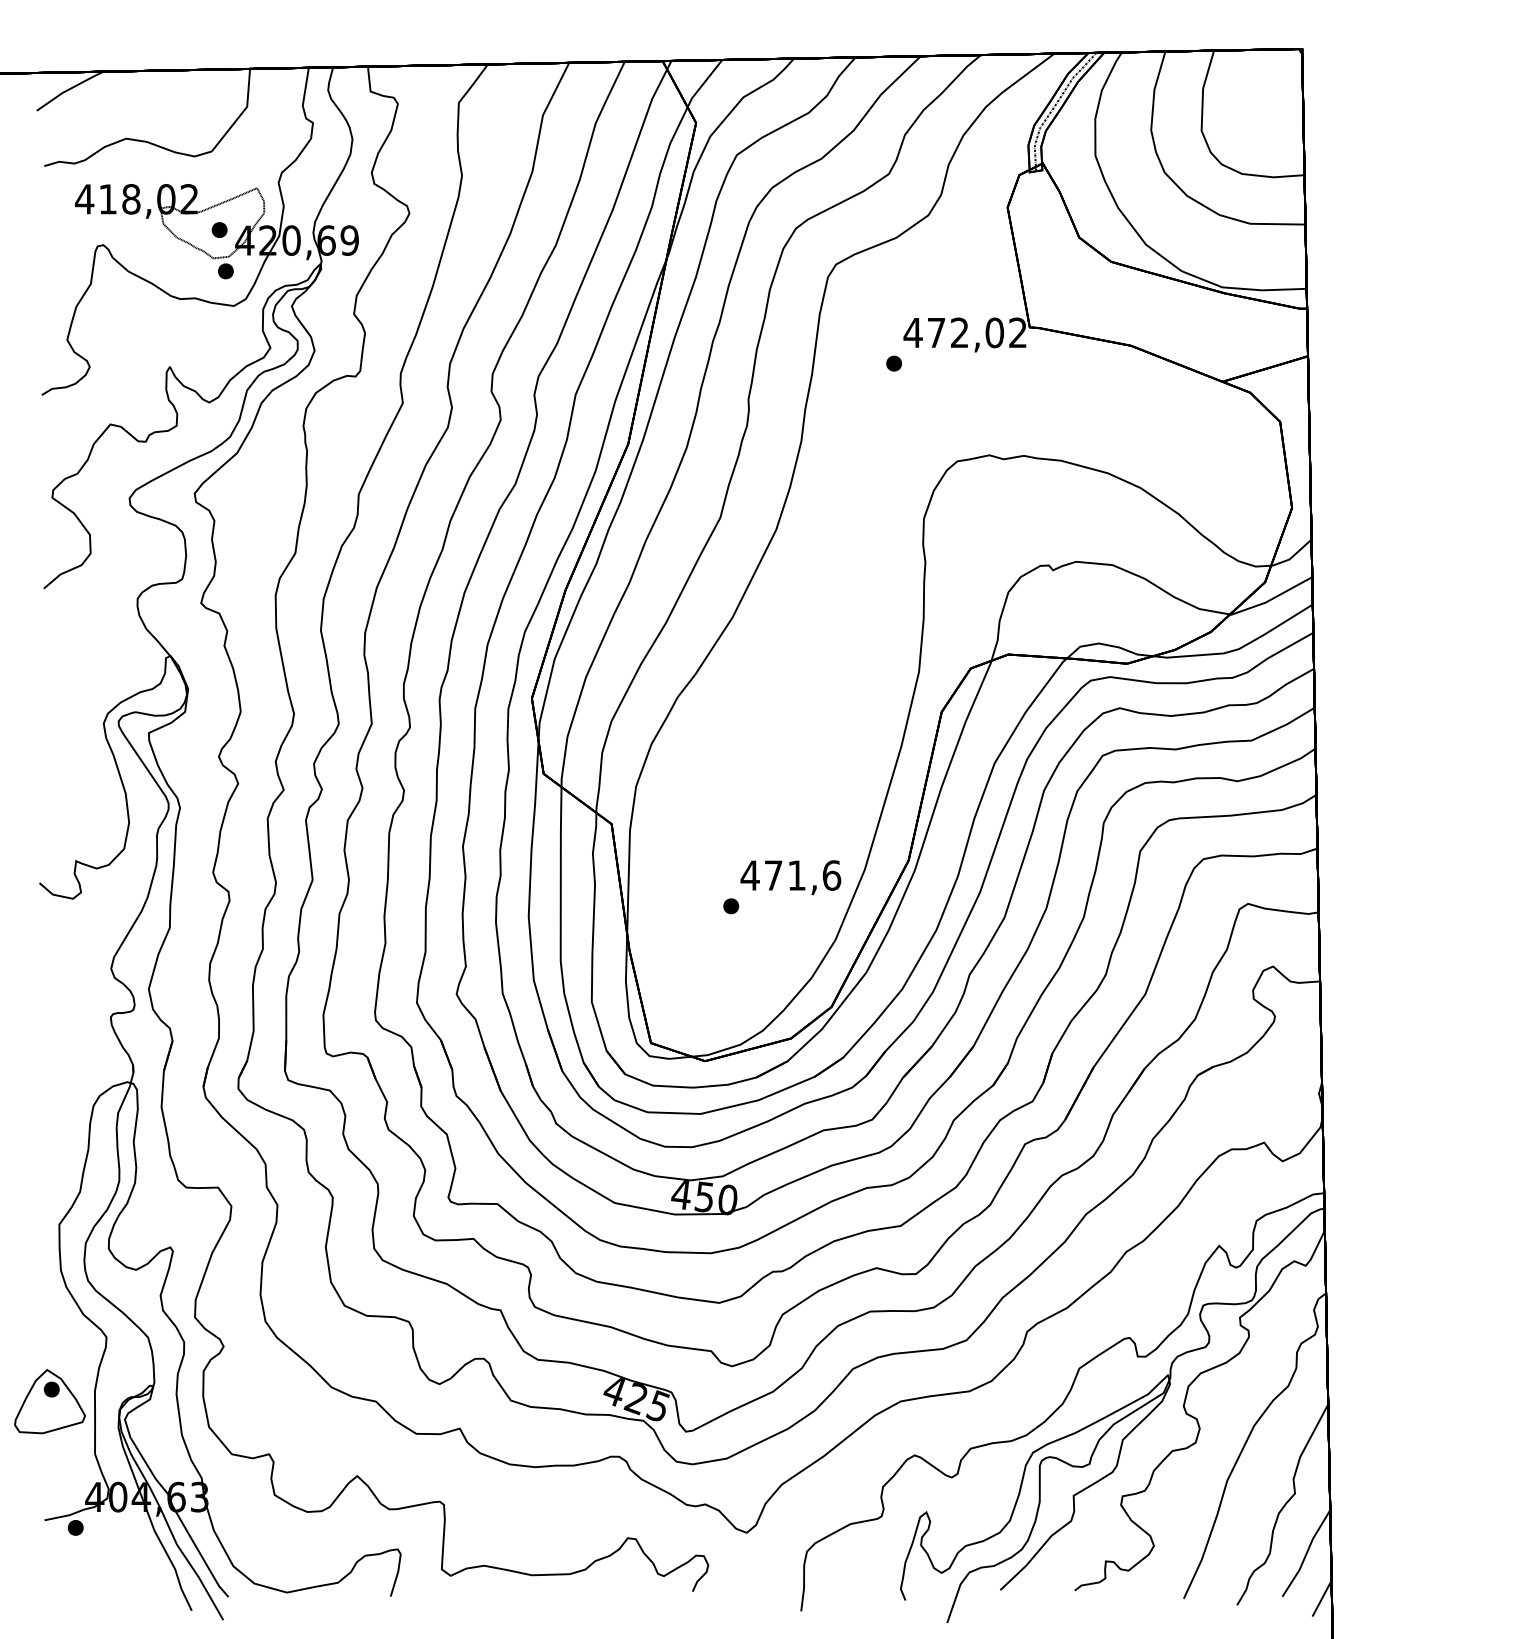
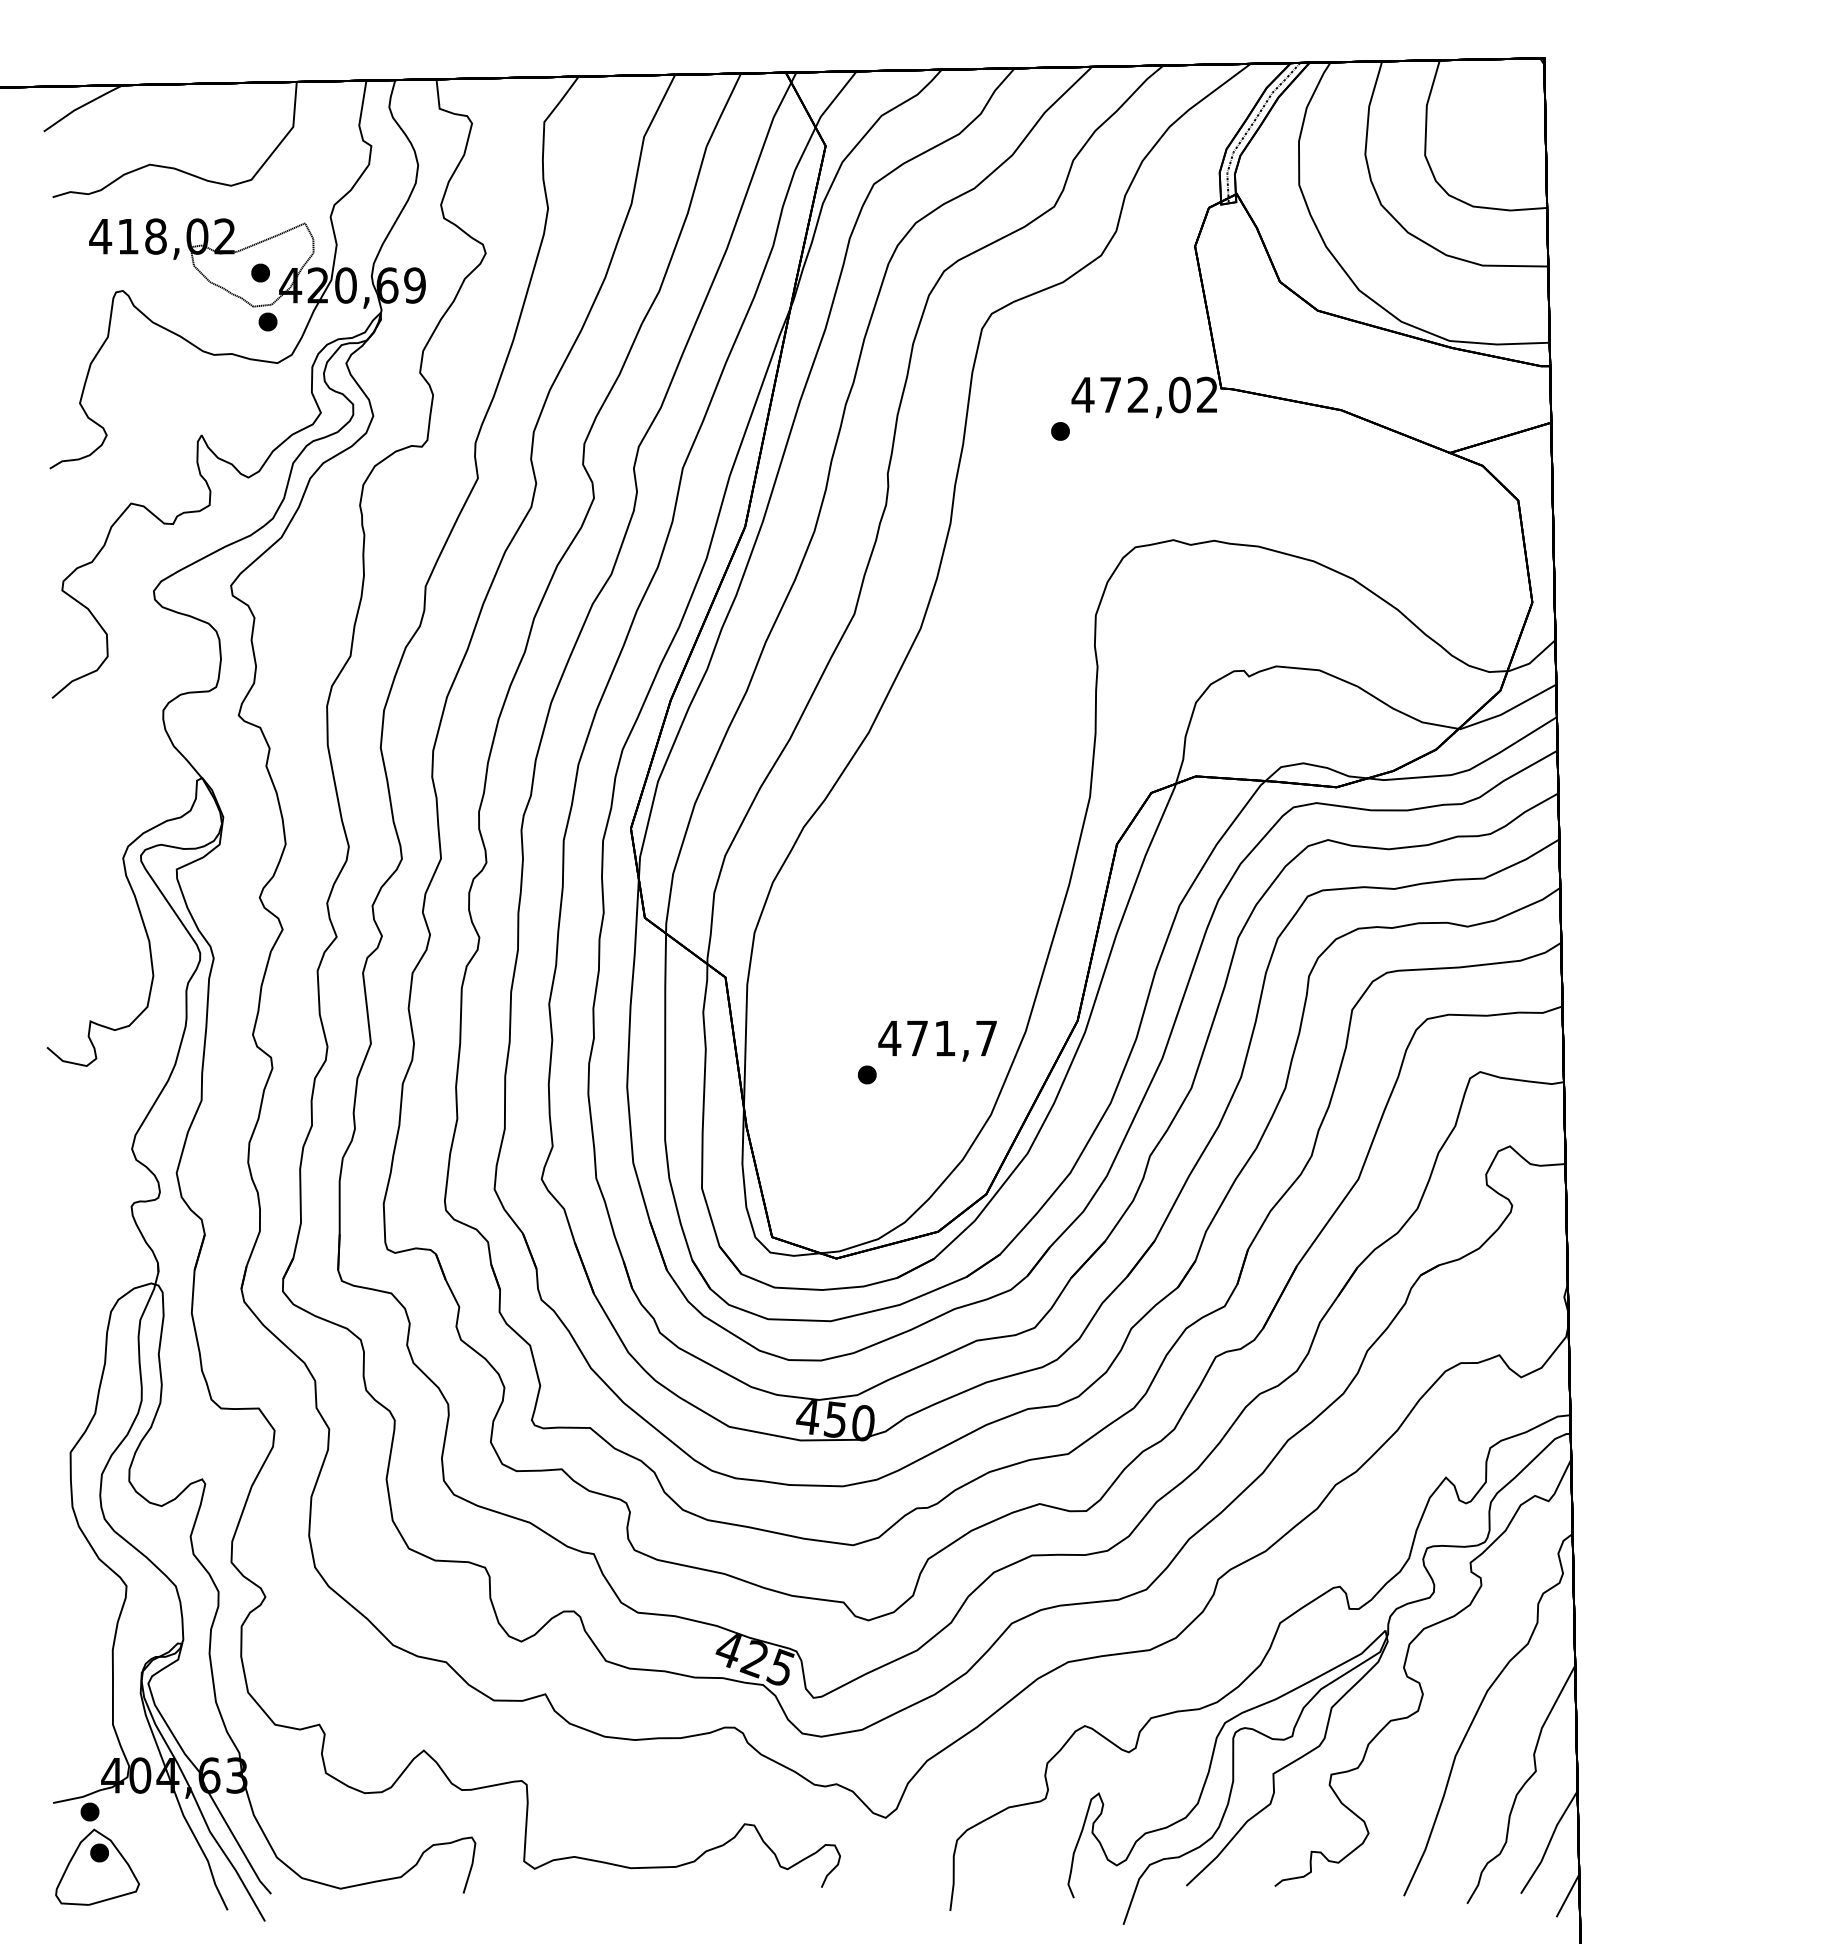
text: (831, 875) -> (986, 1038), 471,6 -> 471,7
part: (50, 1400) -> (97, 1866), moved

